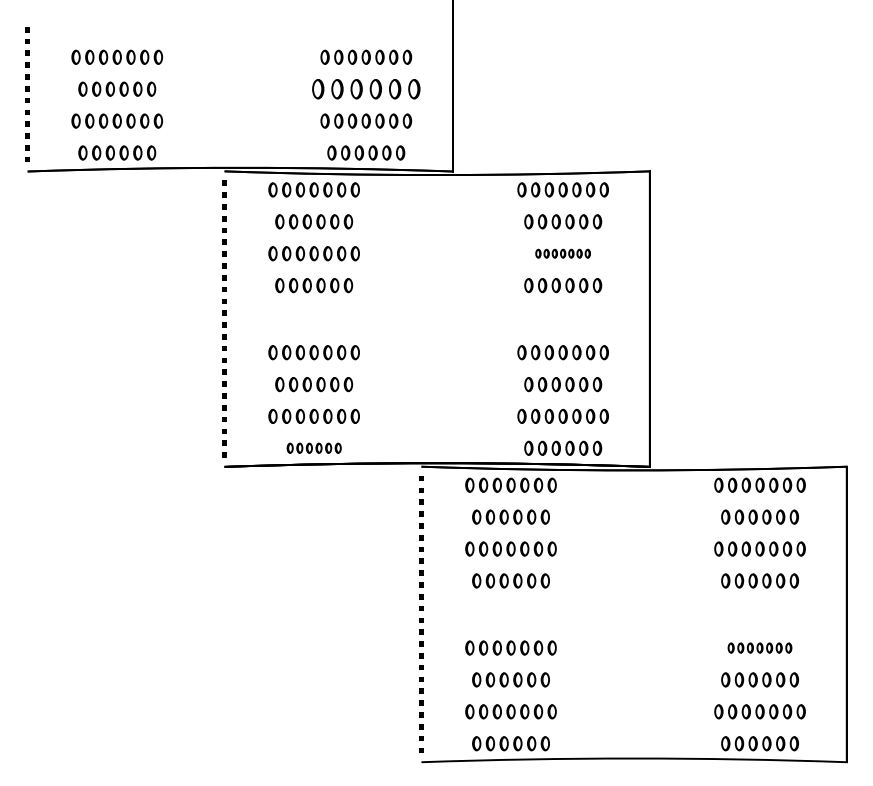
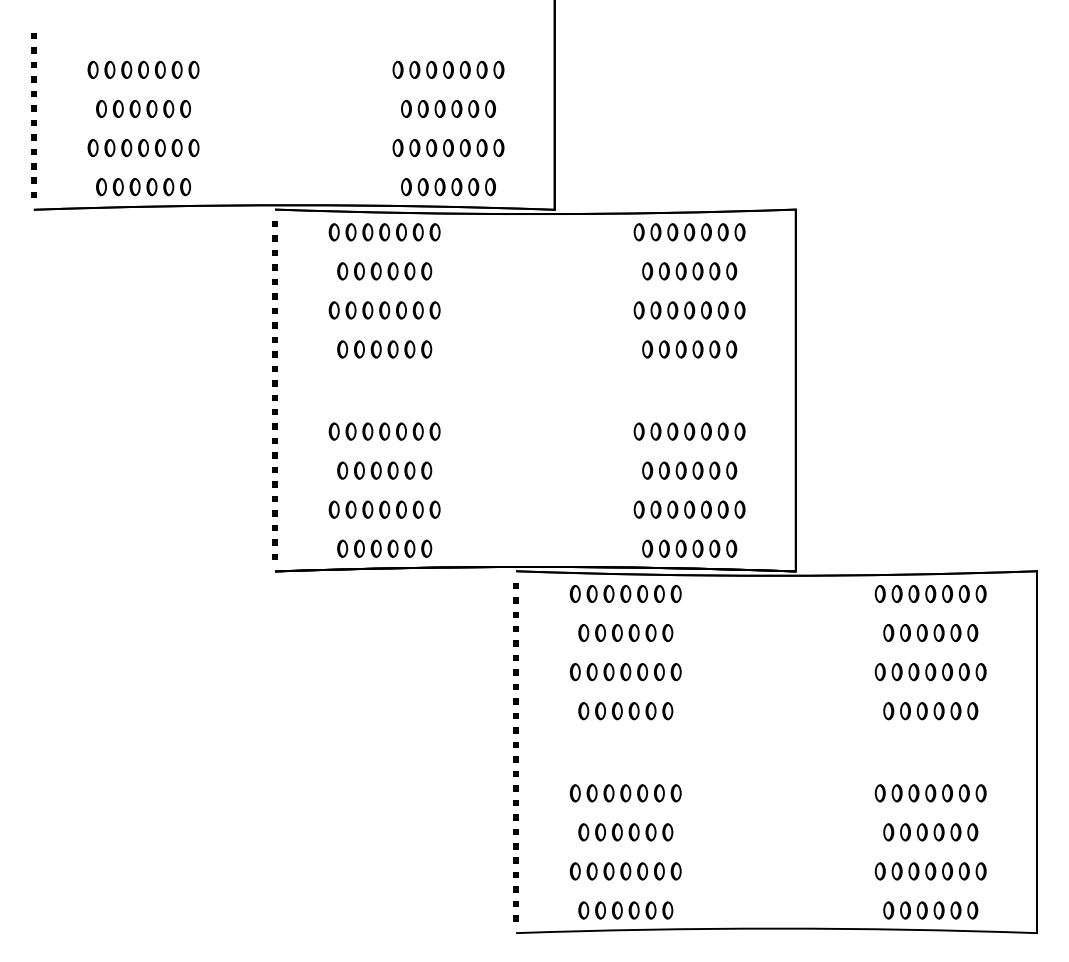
part: (366, 88) -> (448, 108), size x0.71
part: (563, 253) -> (689, 310), size x1.67
part: (314, 448) -> (384, 548), size x1.43
part: (759, 648) -> (930, 793), size x1.43

